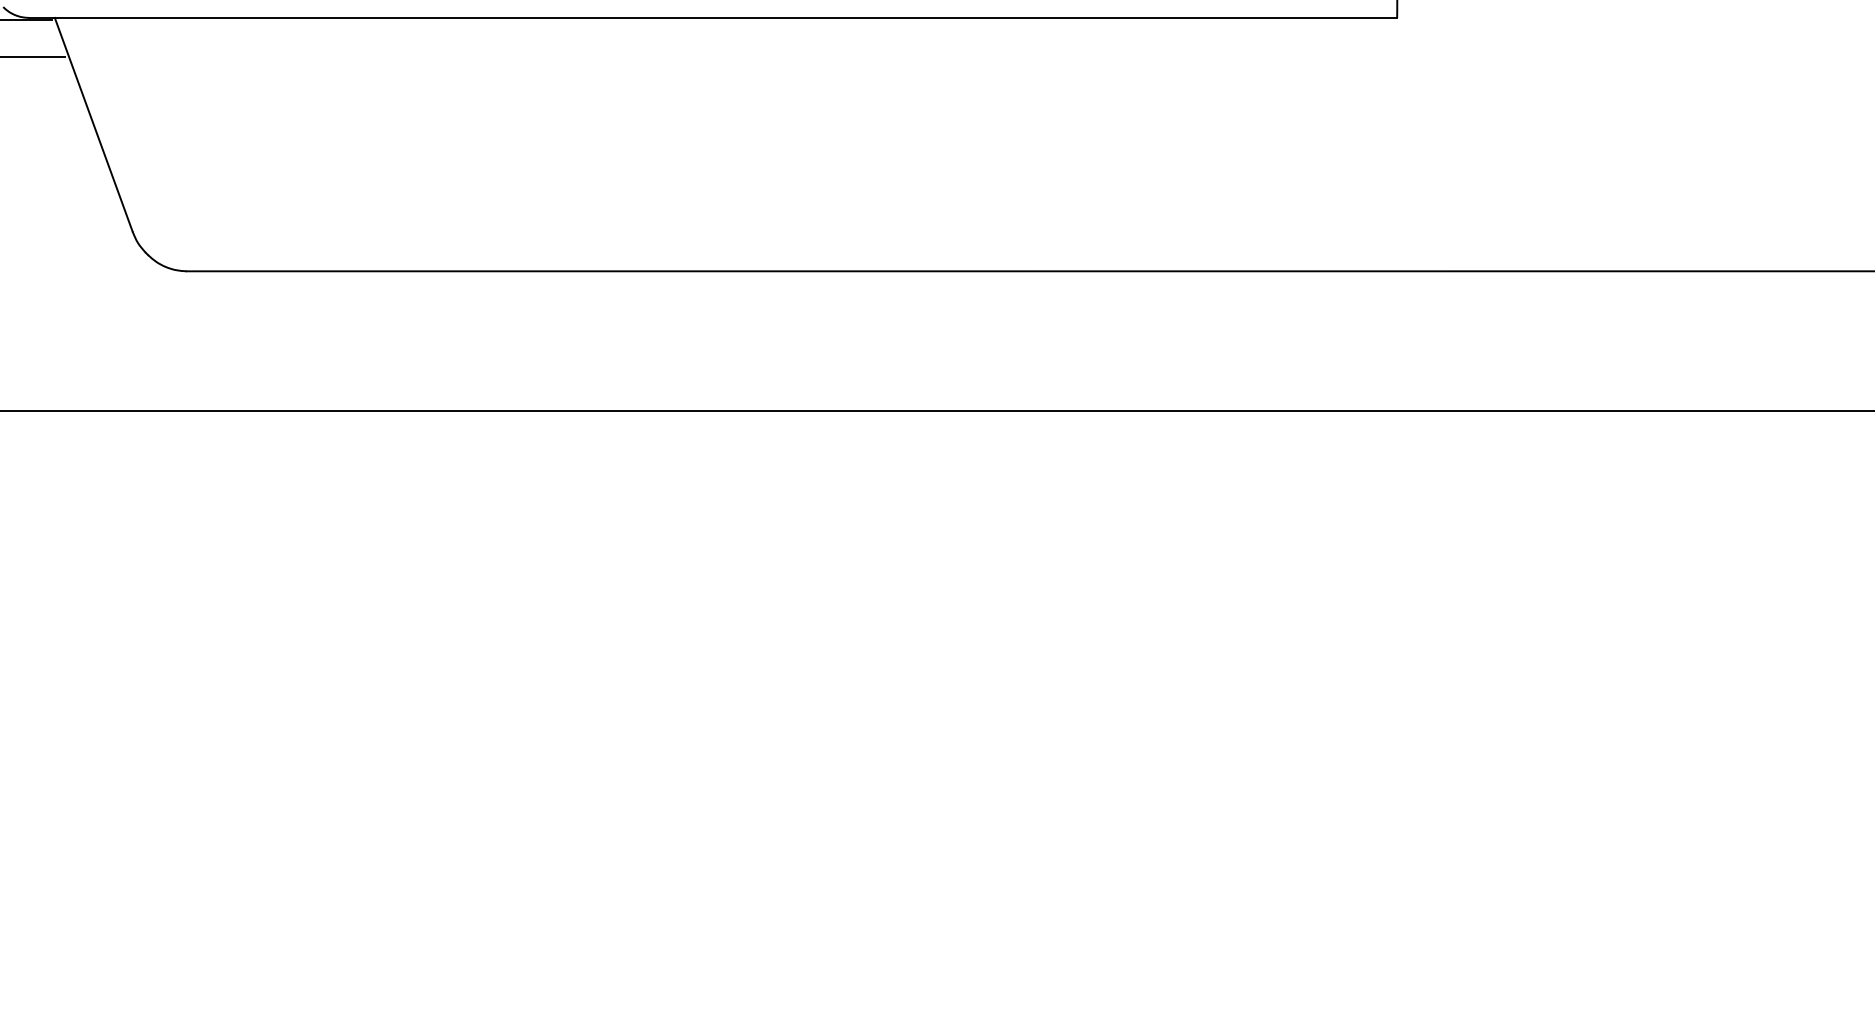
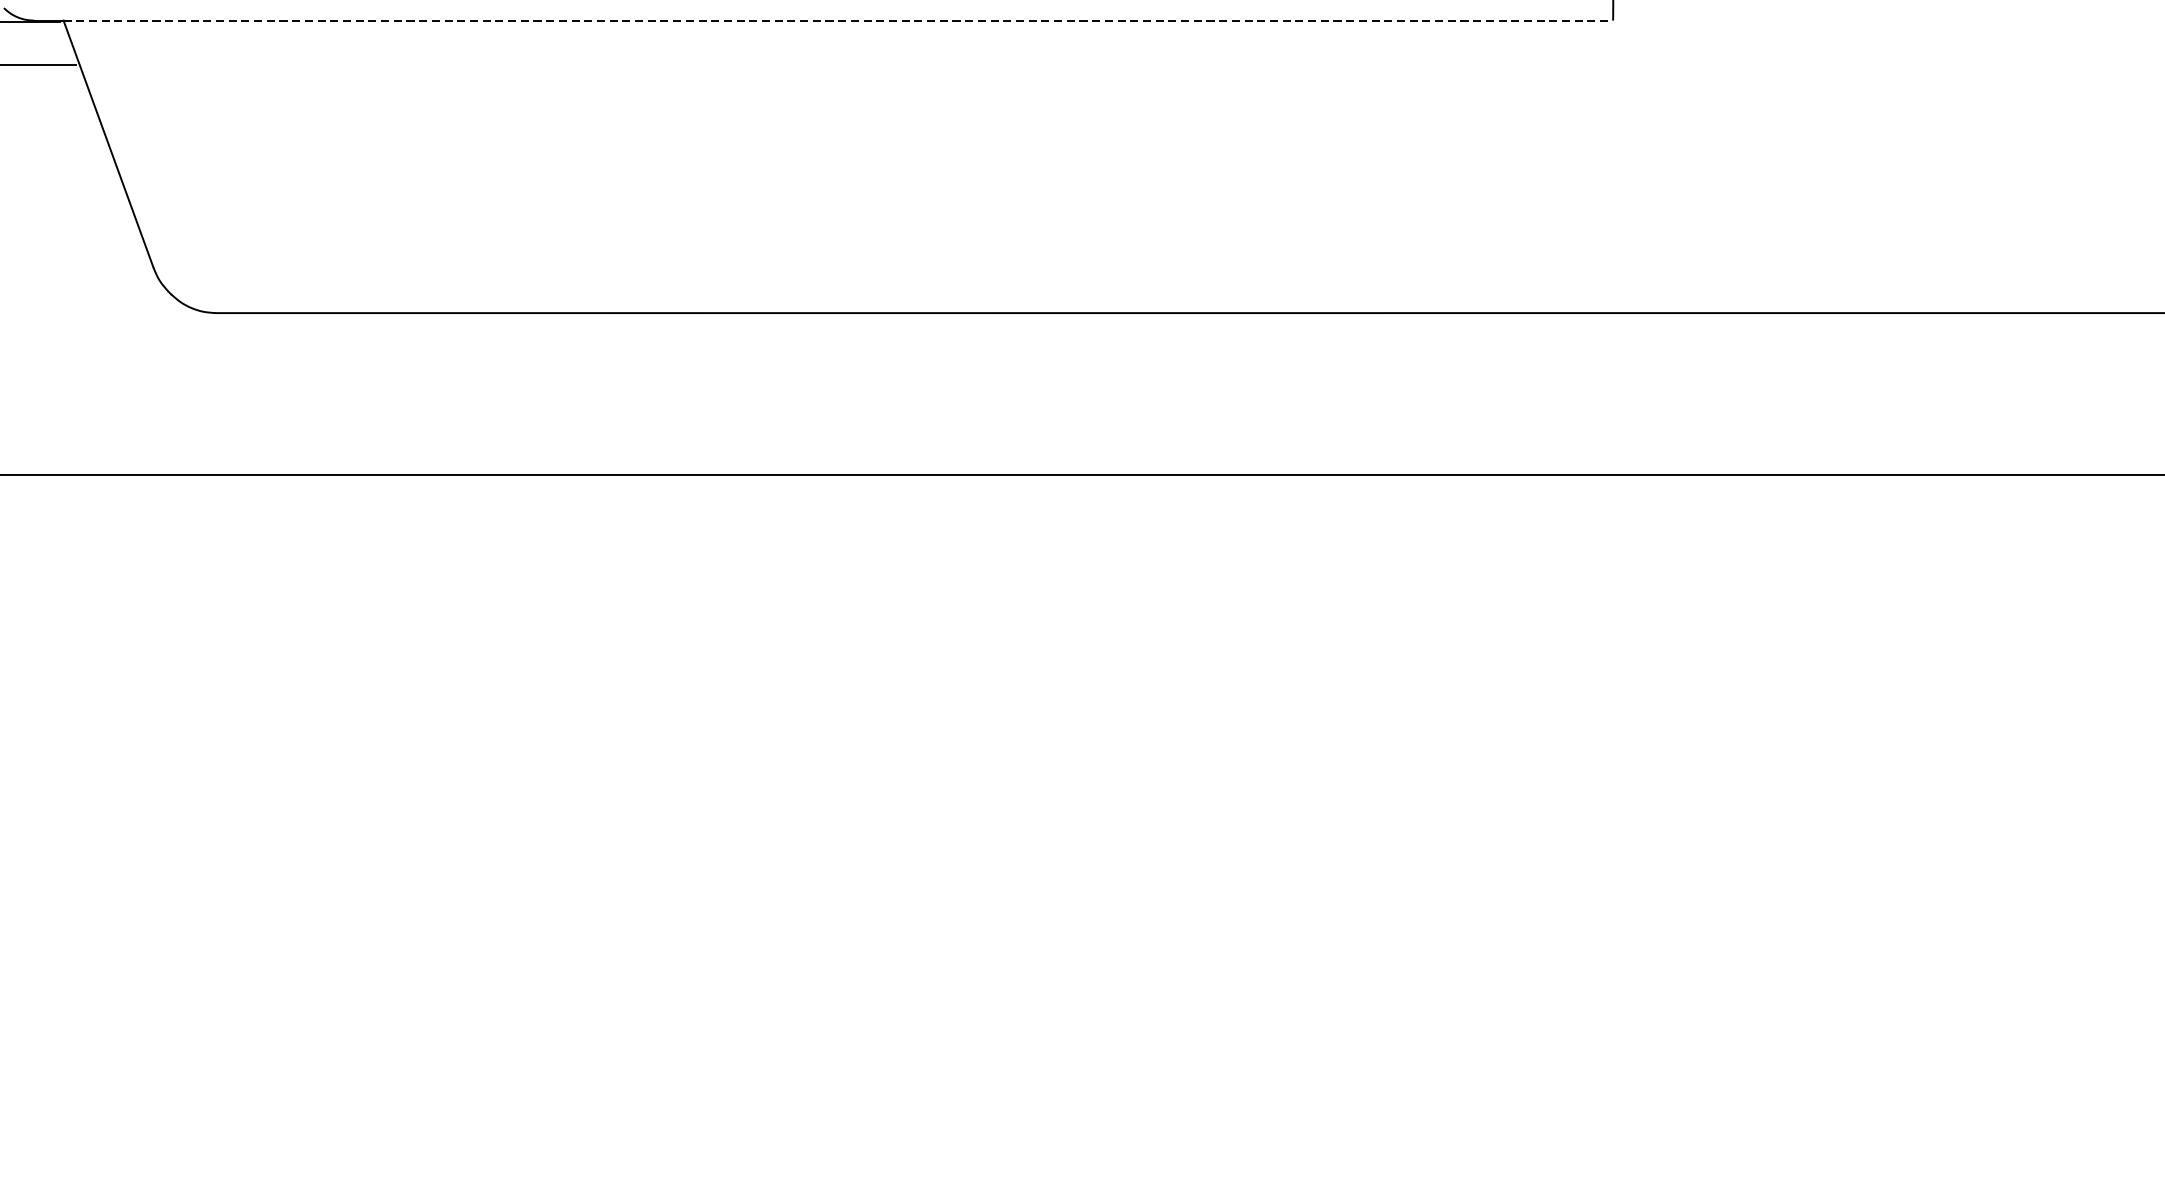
line: (726, 17) -> (838, 20), solid -> dashed

